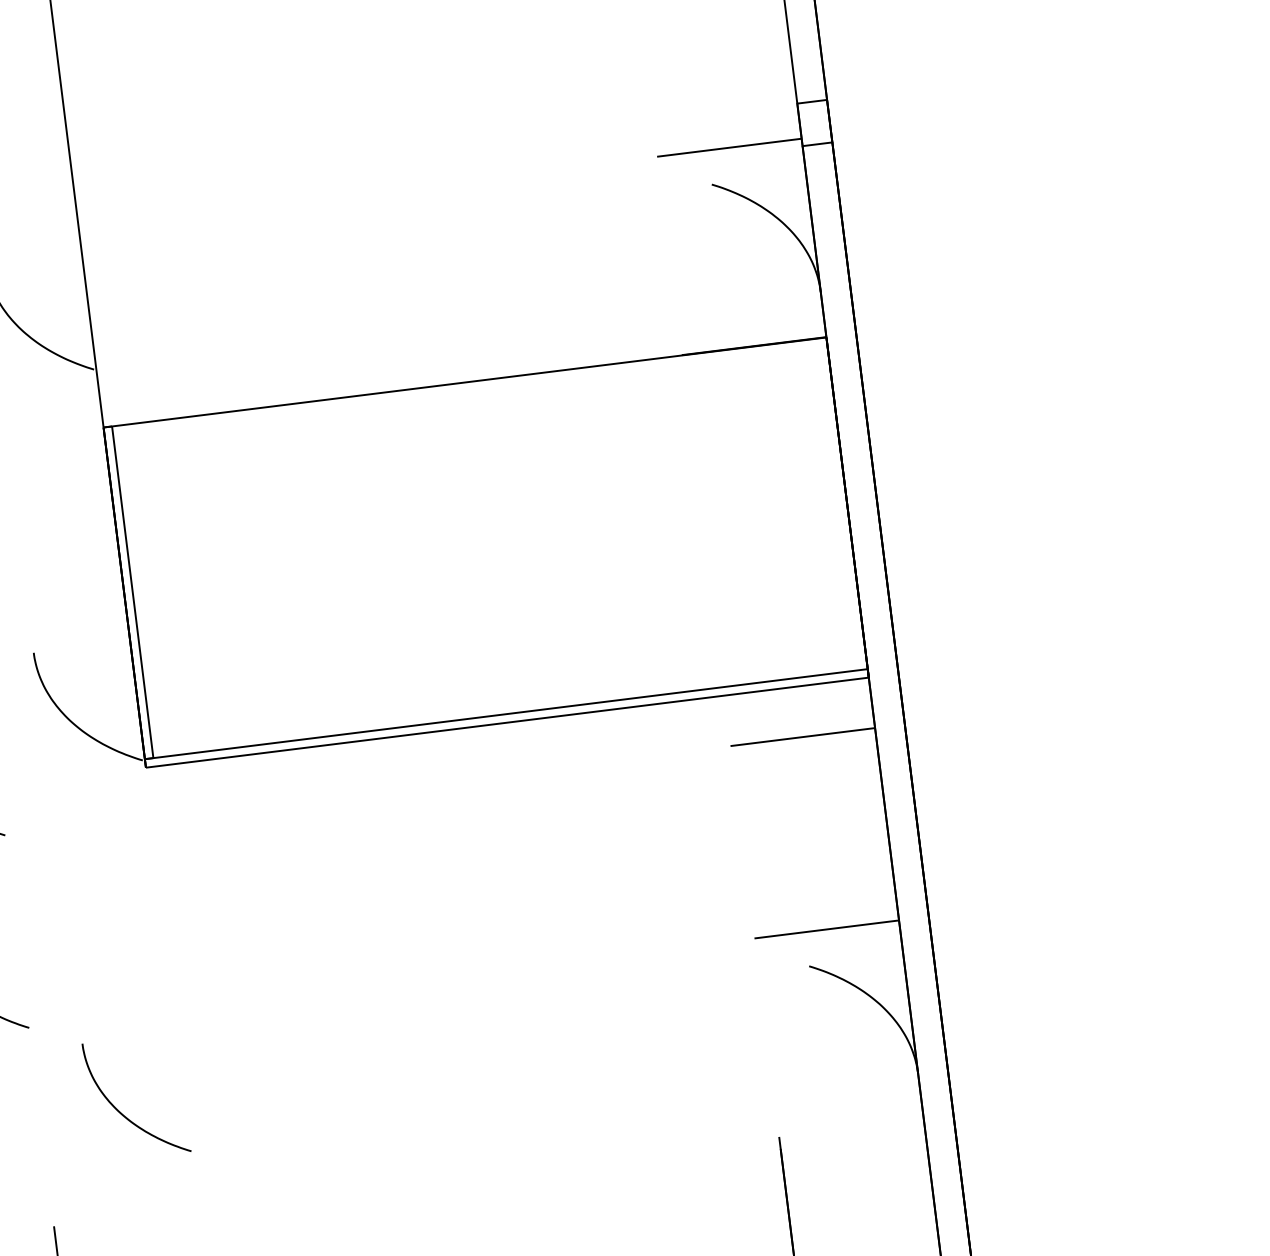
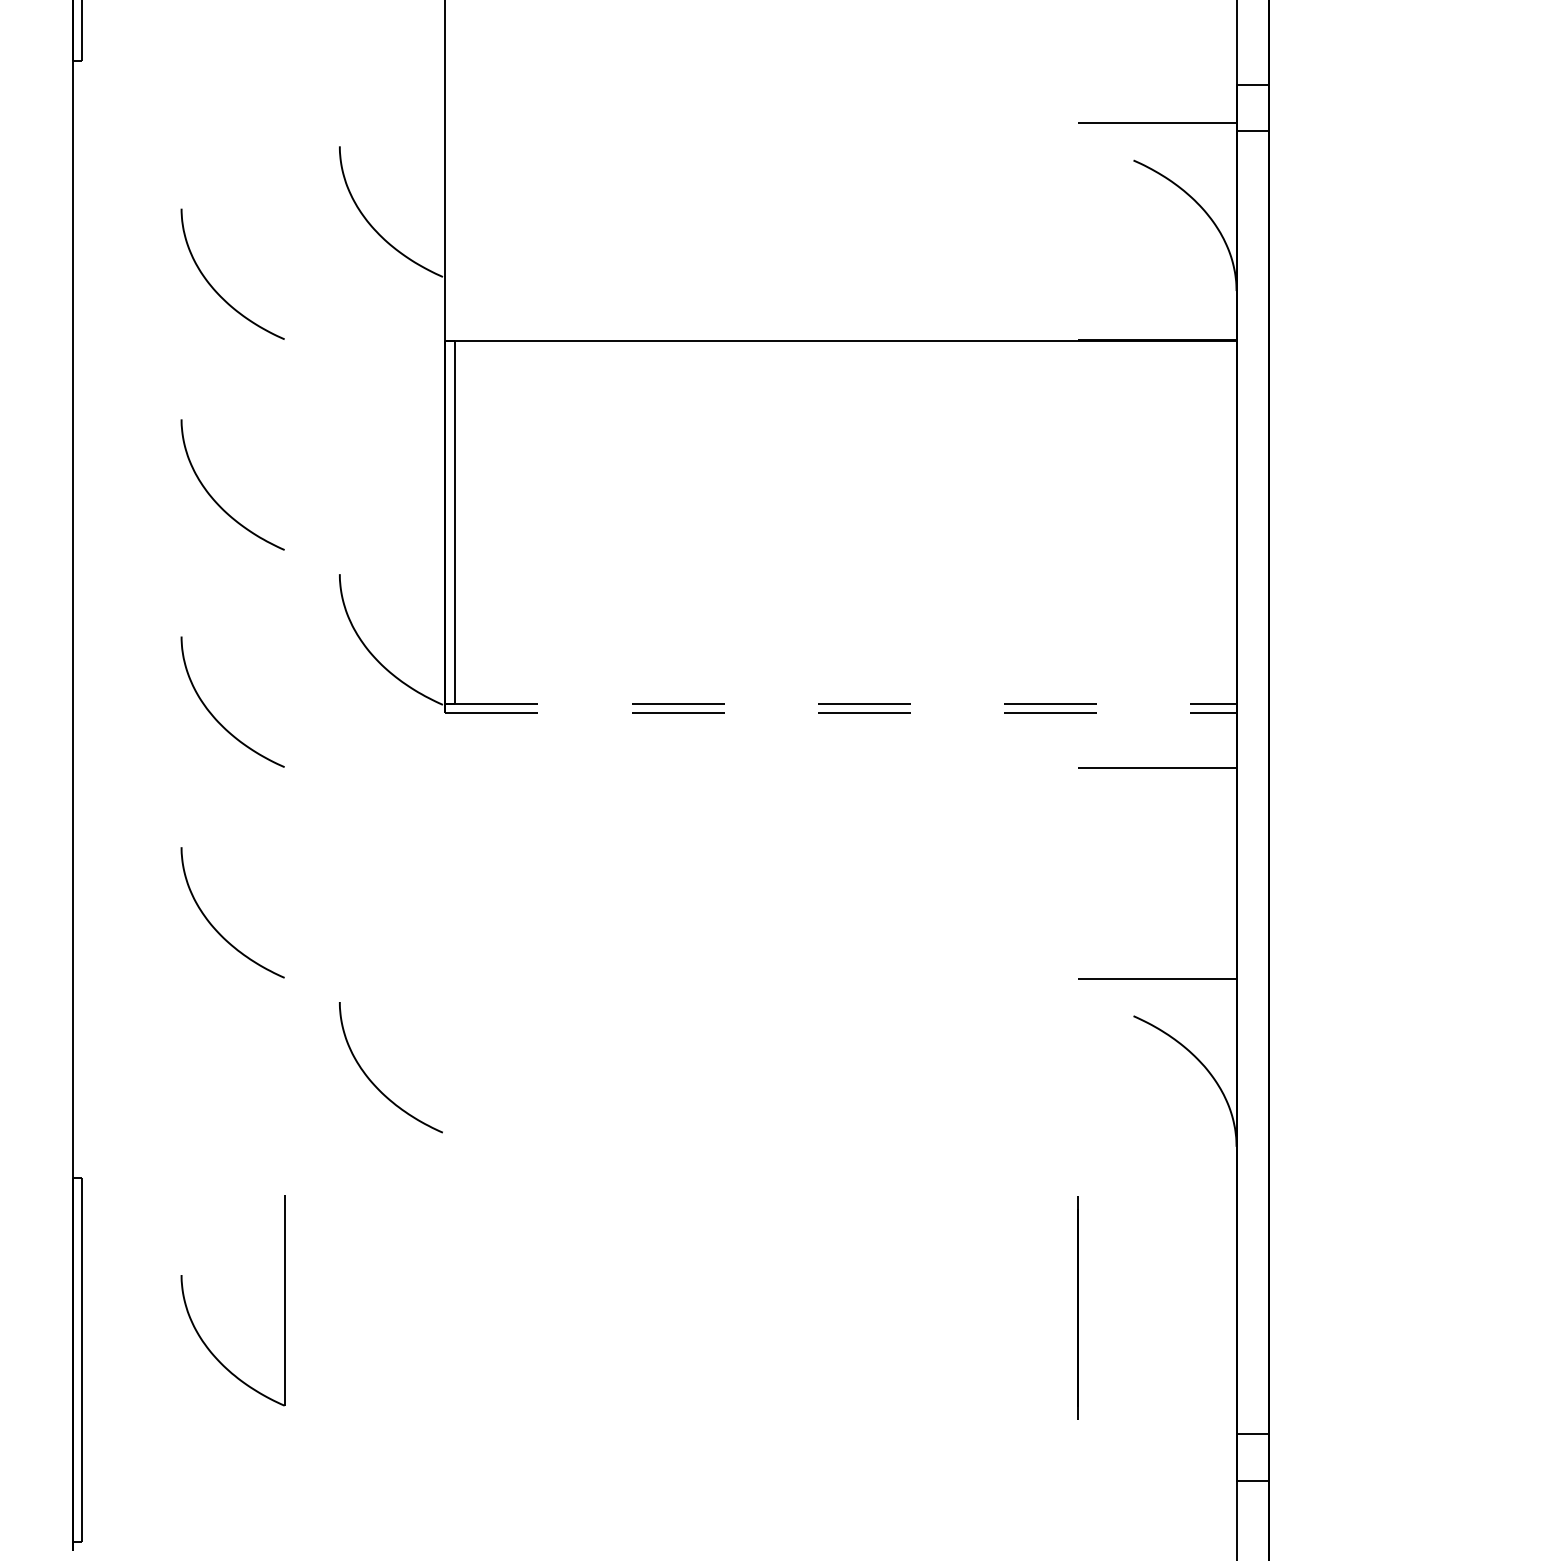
line: (505, 714) -> (840, 703), solid -> dashed
line: (507, 723) -> (840, 713), solid -> dashed

